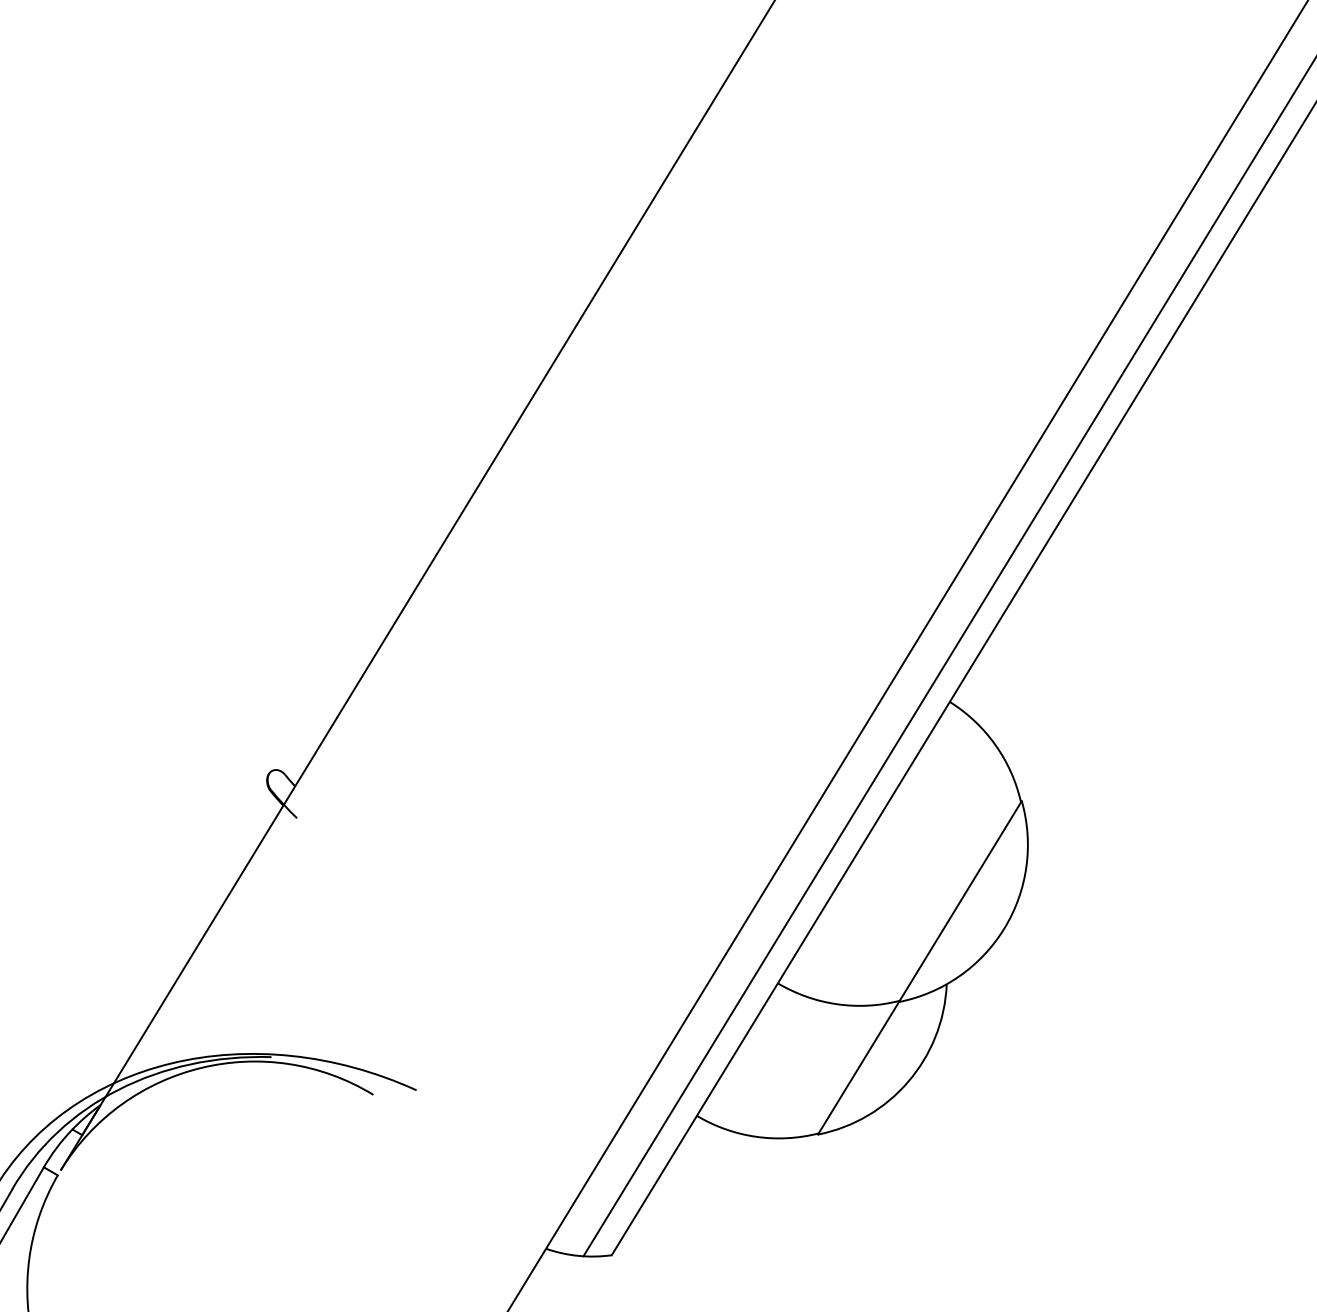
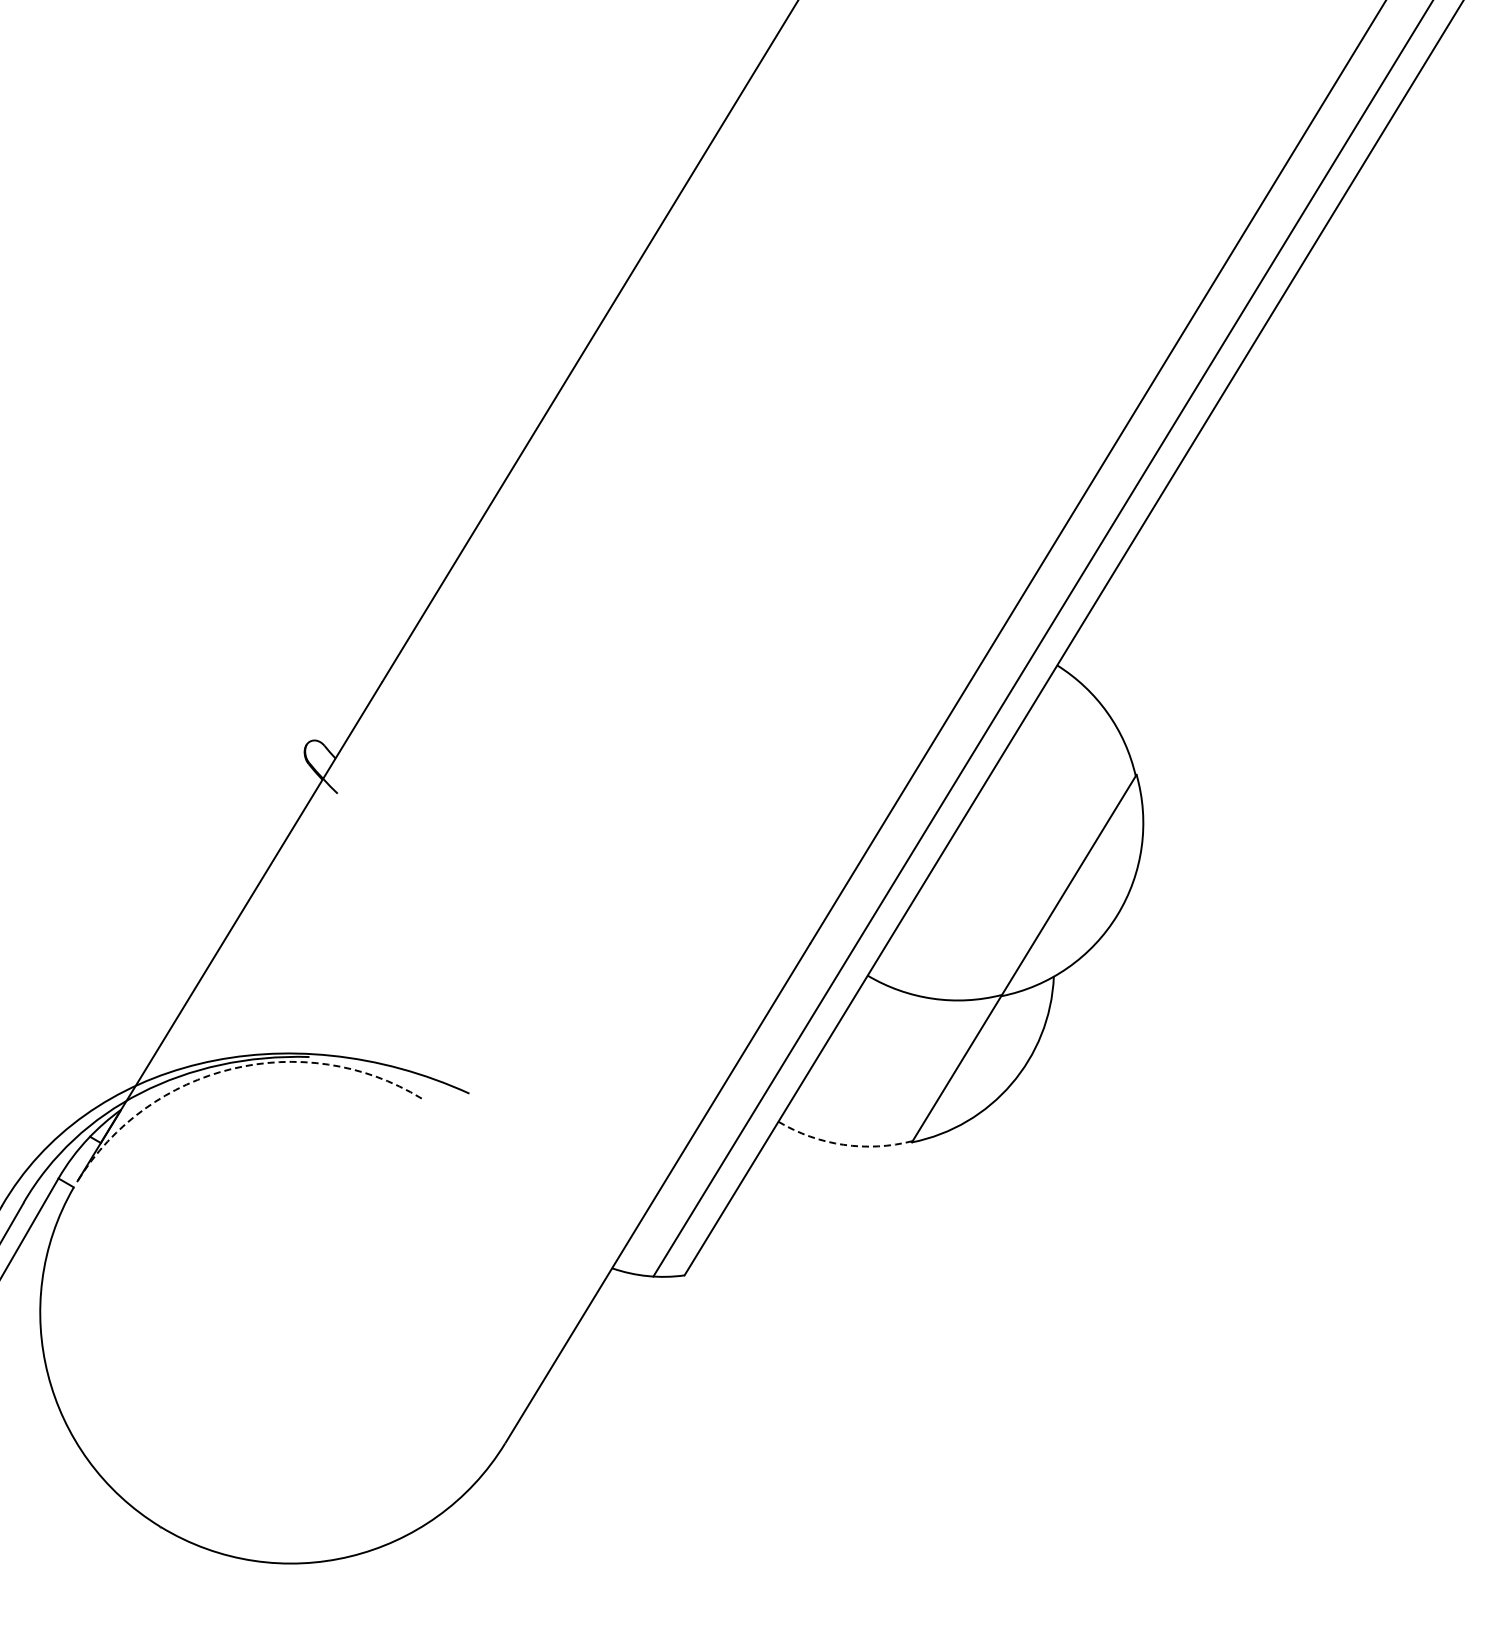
arc: (201, 1067) -> (232, 1068), solid -> dashed
arc: (755, 1136) -> (843, 1144), solid -> dashed

